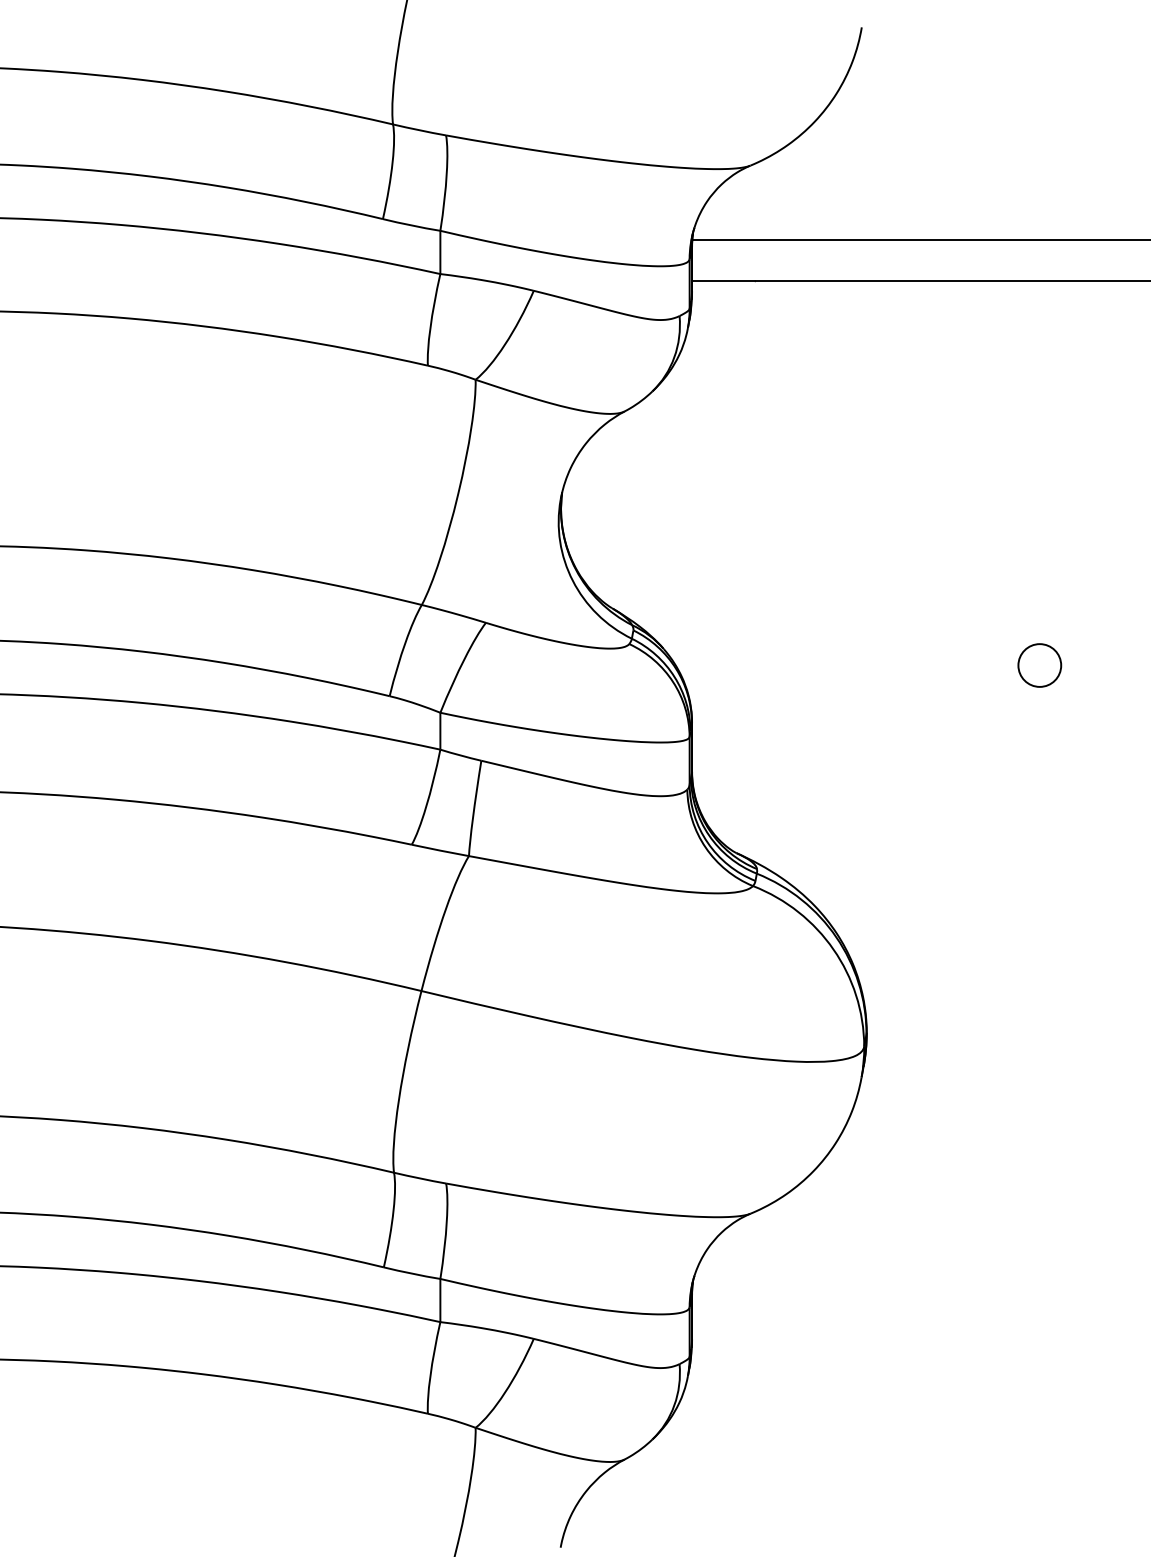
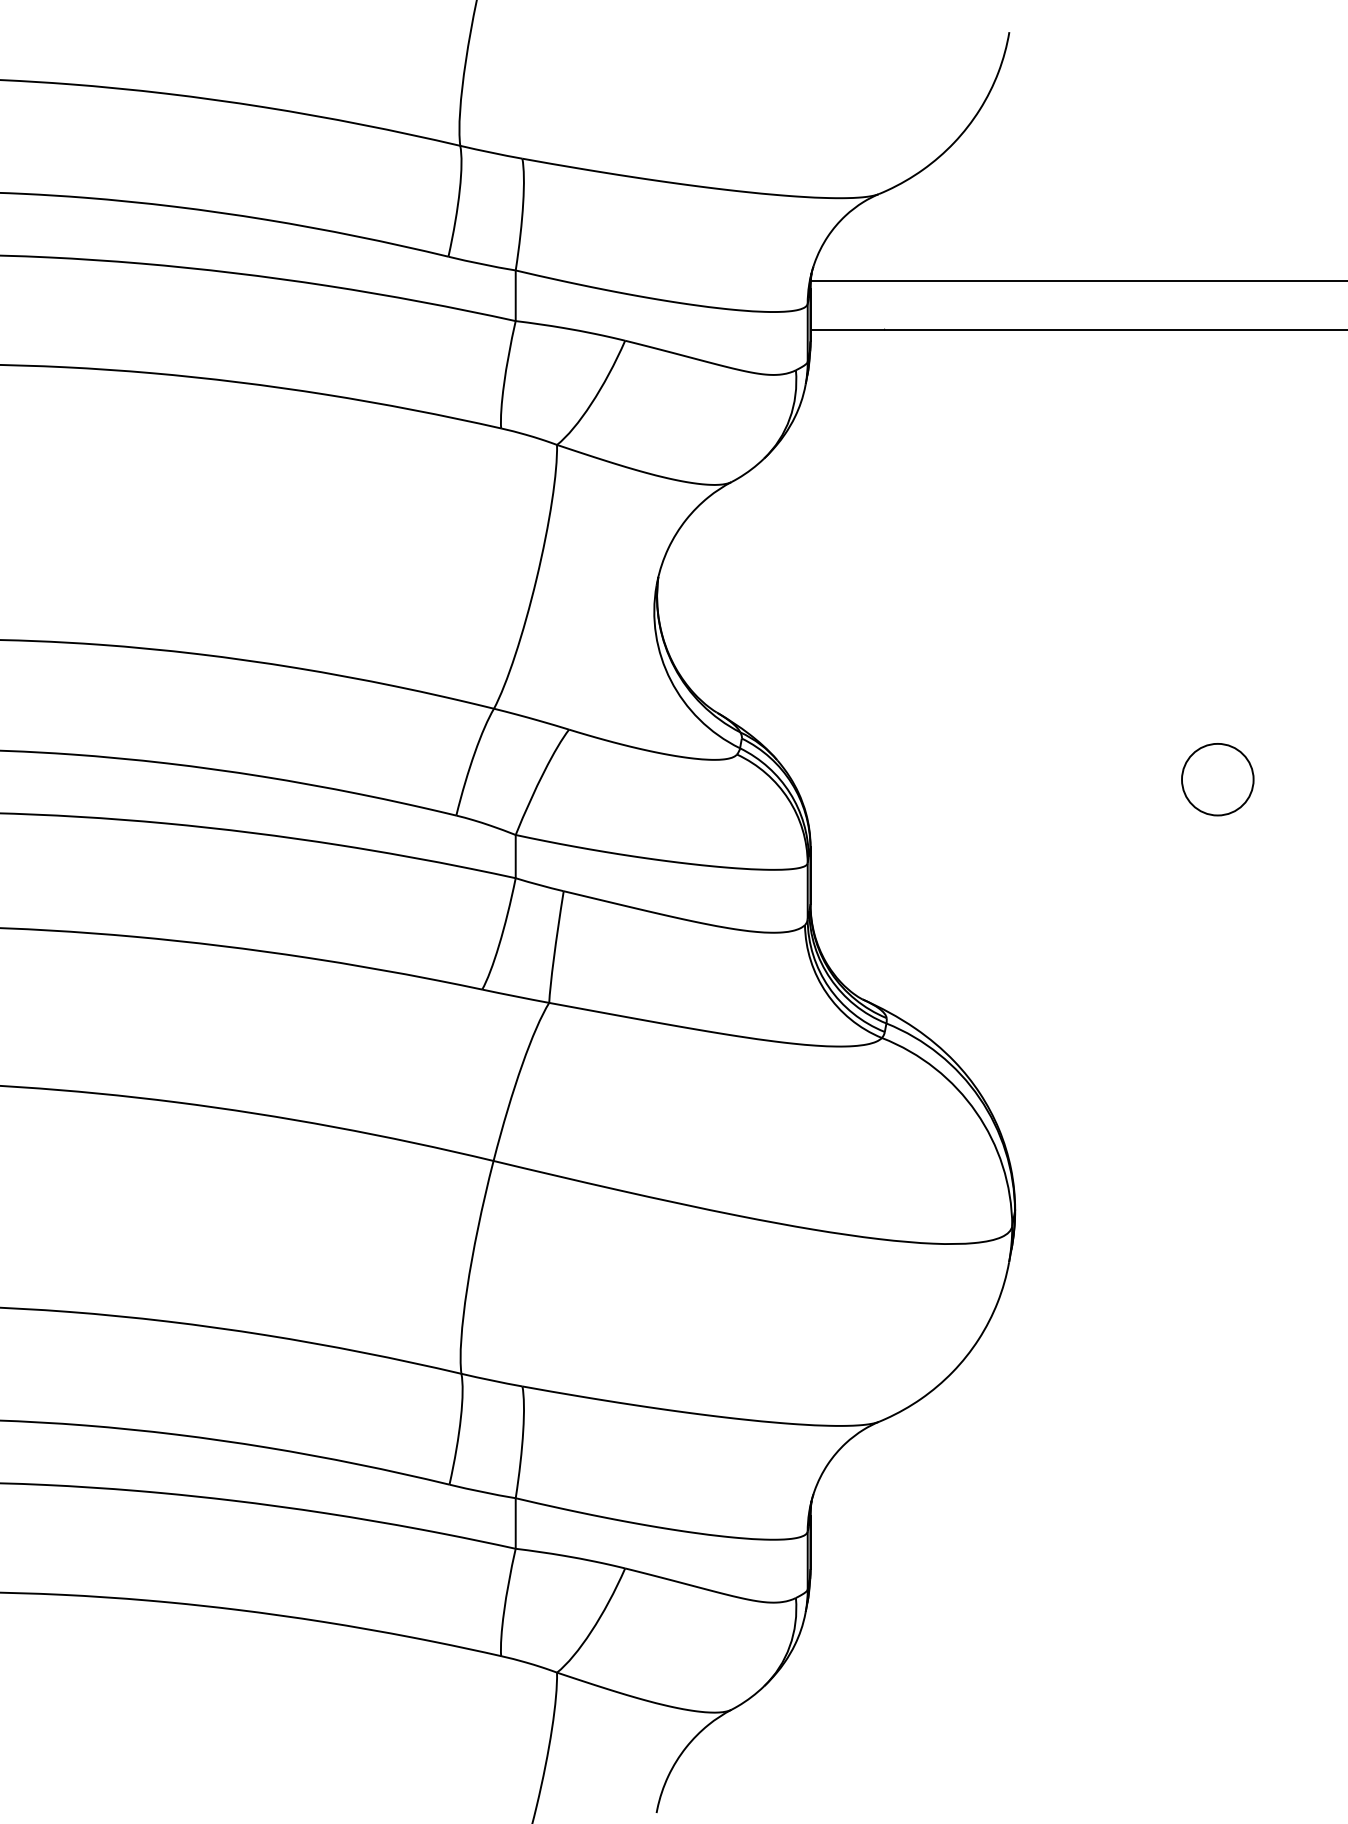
circle: (1039, 665) -> (1217, 779), size x1.43

